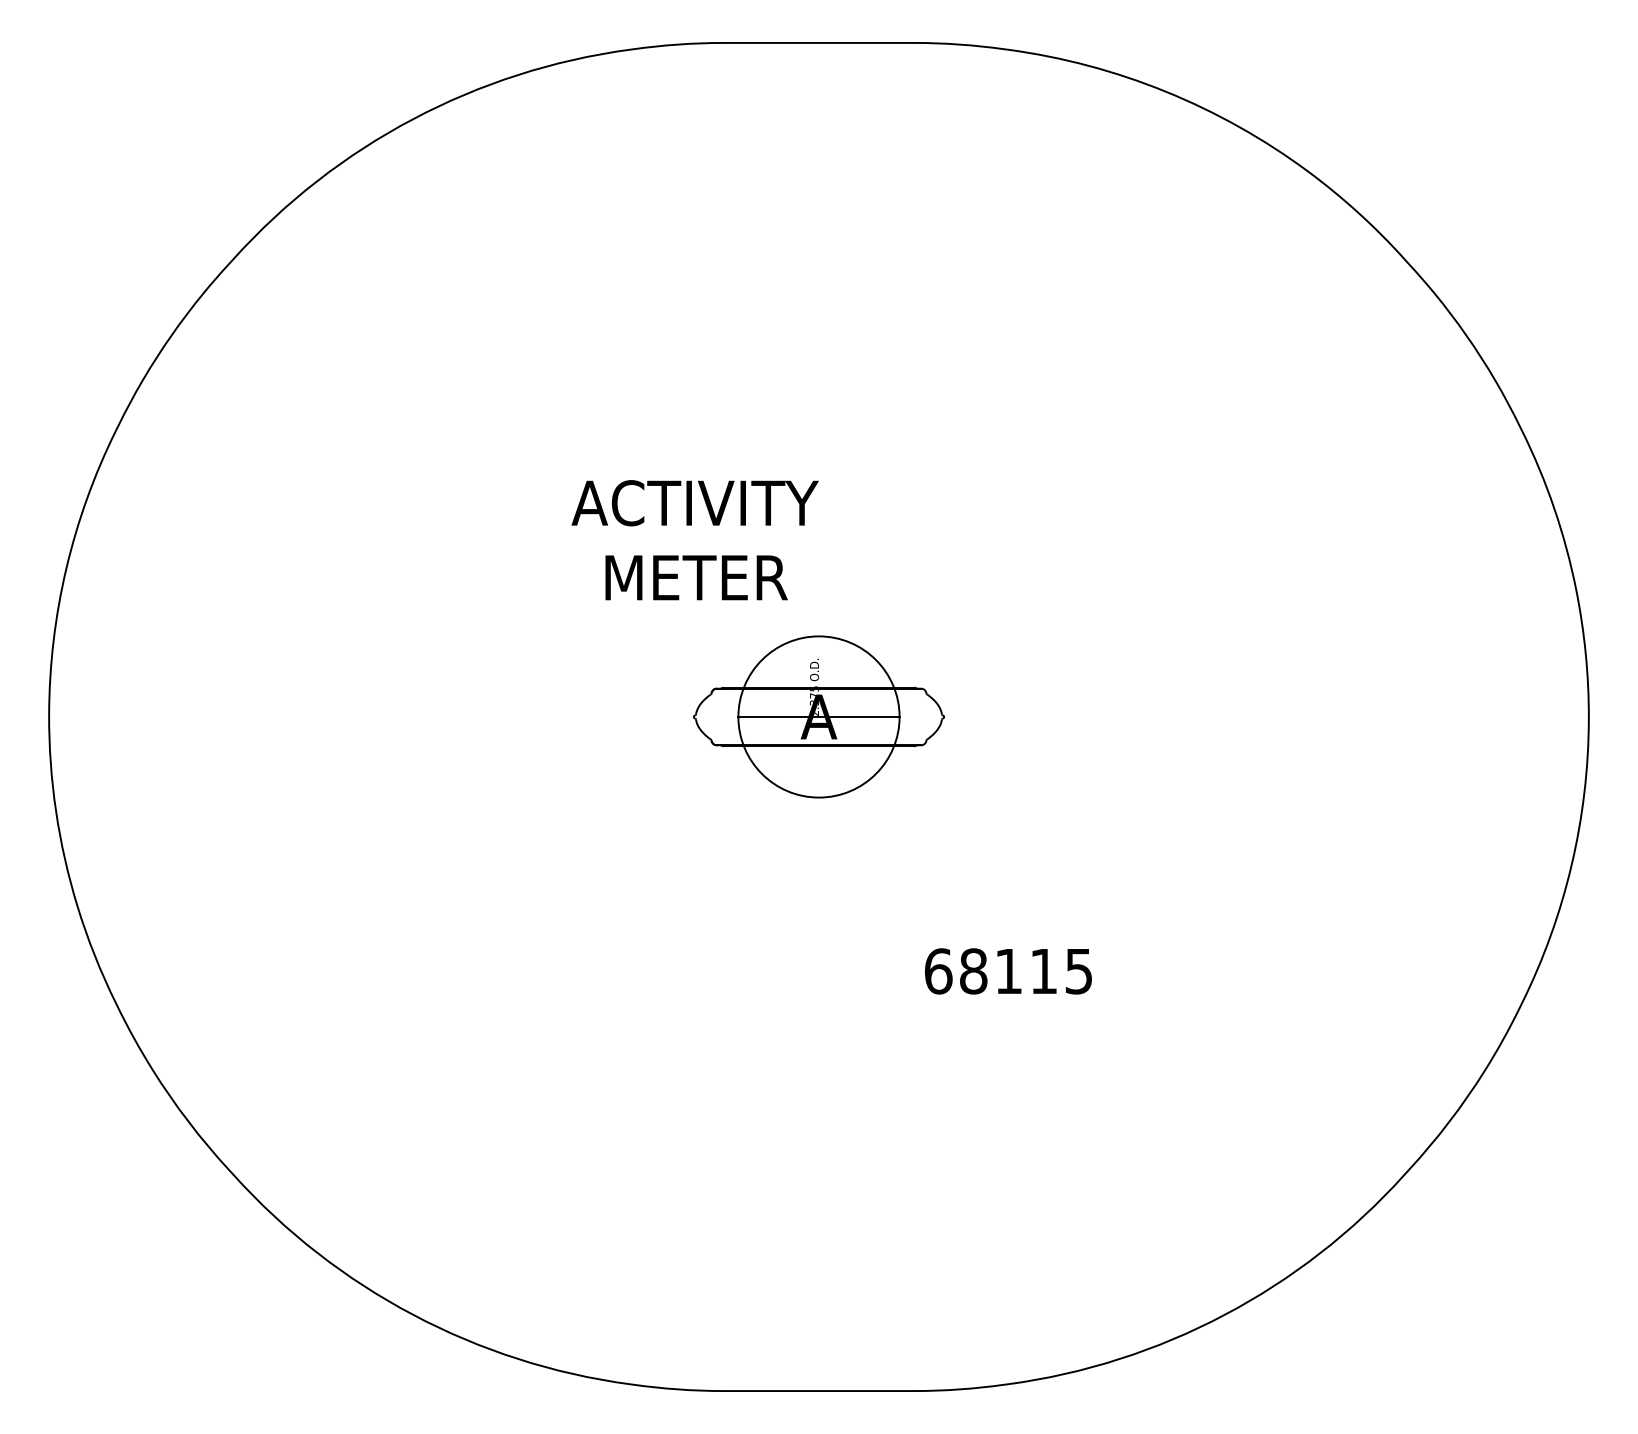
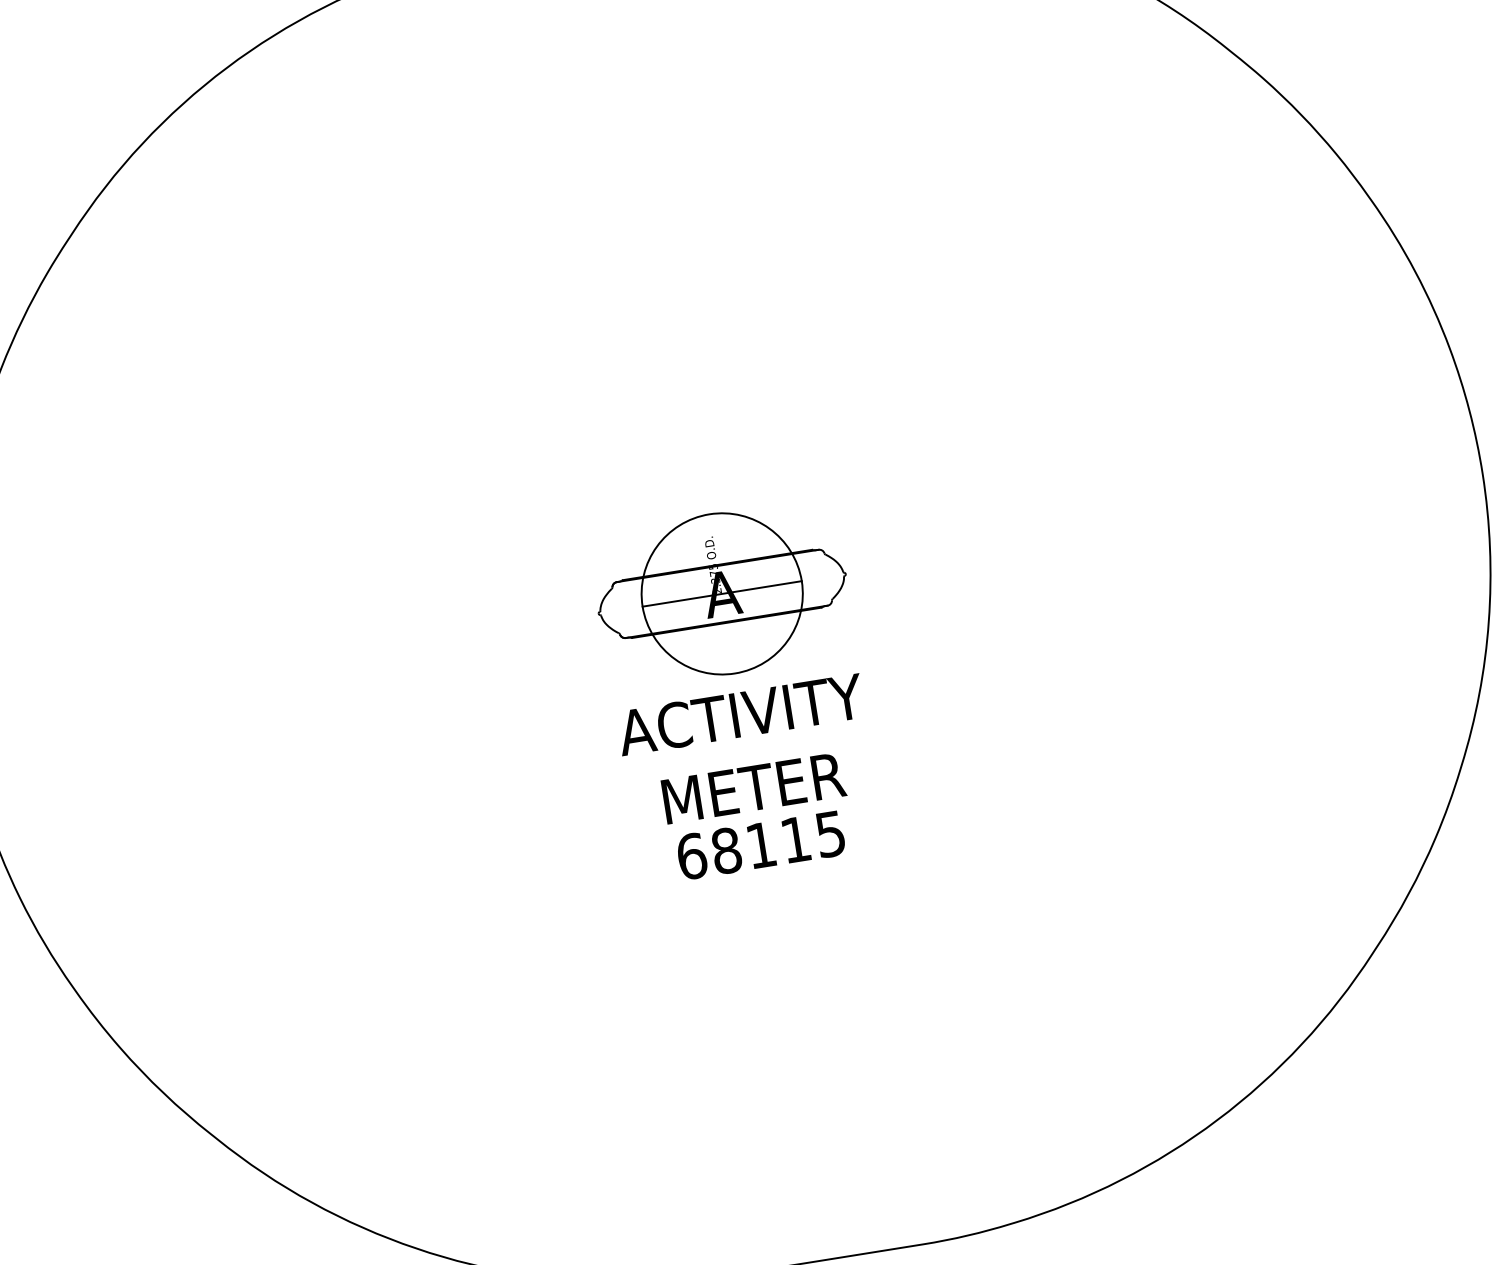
text: (694, 540) -> (745, 751), moved
text: (1008, 971) -> (760, 845), moved

